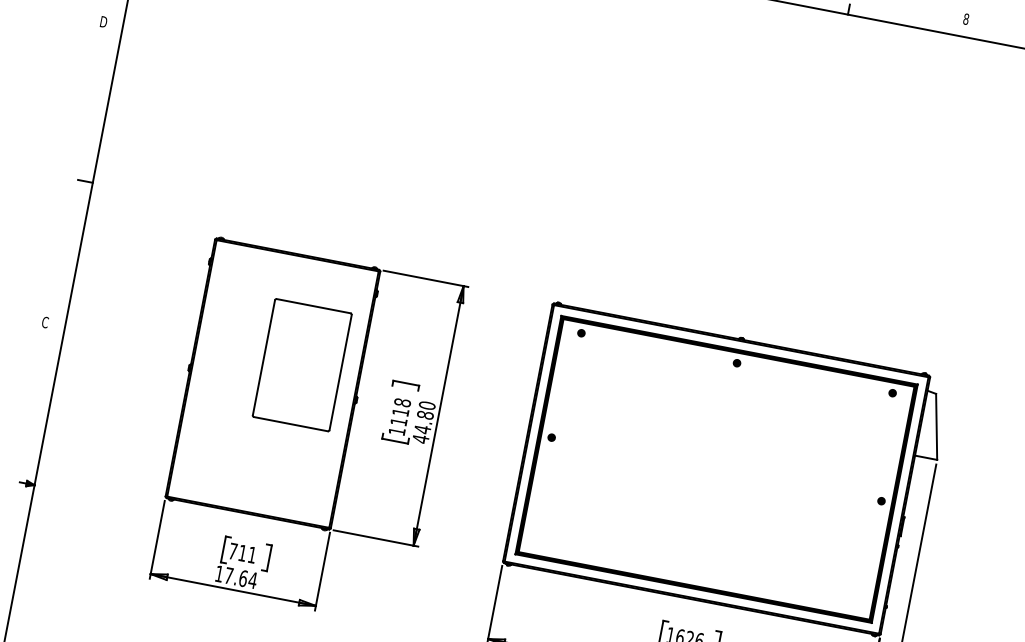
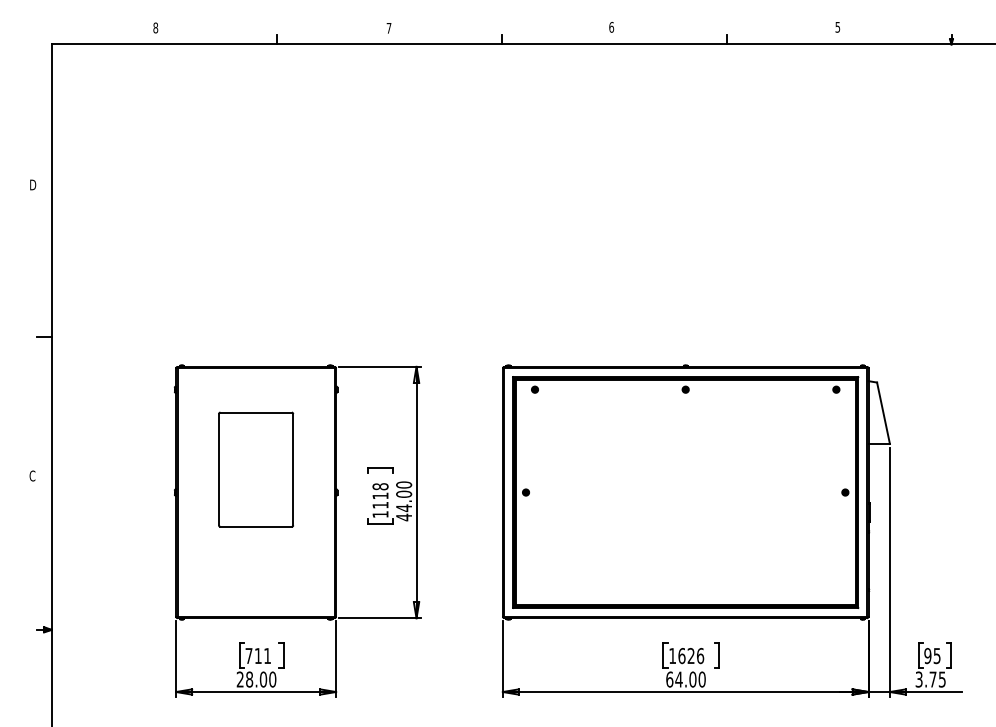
text: (966, 18) -> (837, 26), 8 -> 5
part: (302, 365) -> (256, 469), moved
text: (424, 414) -> (403, 493), 44.80 -> 44.00
text: (236, 577) -> (256, 679), 17.64 -> 28.00

